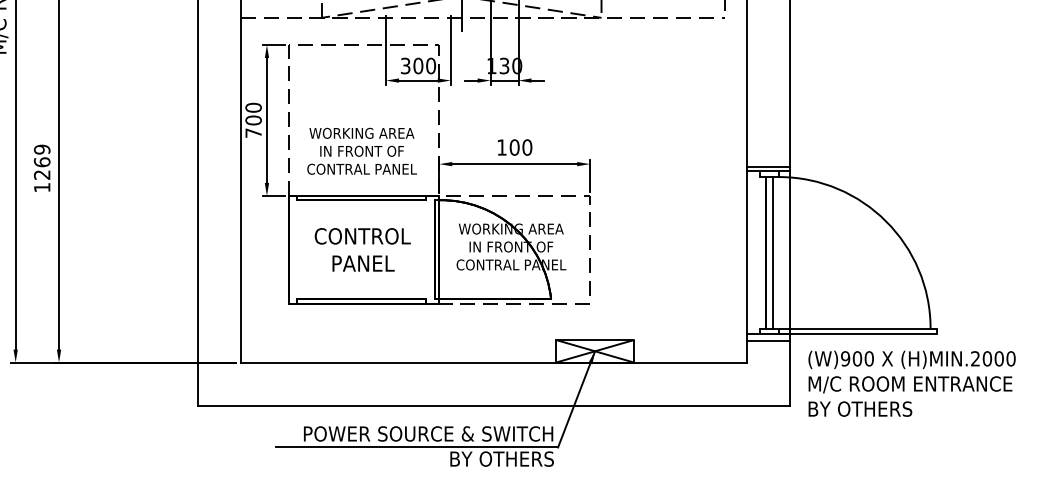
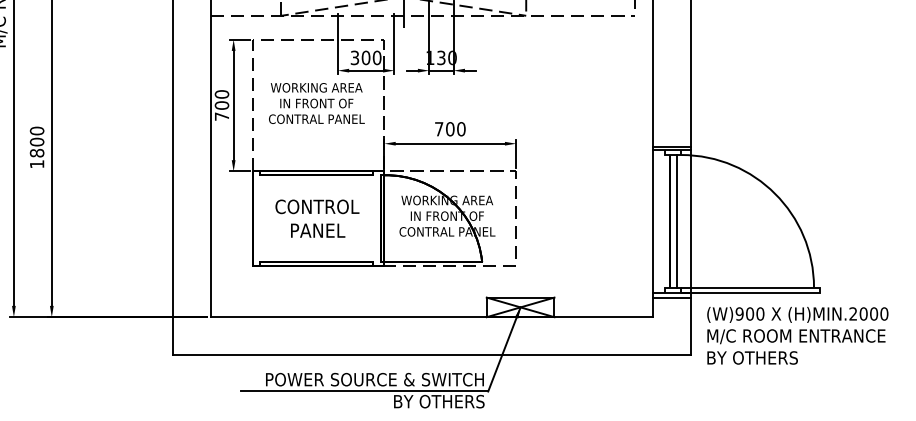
text: (502, 147) -> (439, 129), 100 -> 700
text: (361, 151) -> (316, 103), moved
text: (41, 161) -> (36, 141), 1269 -> 1800

